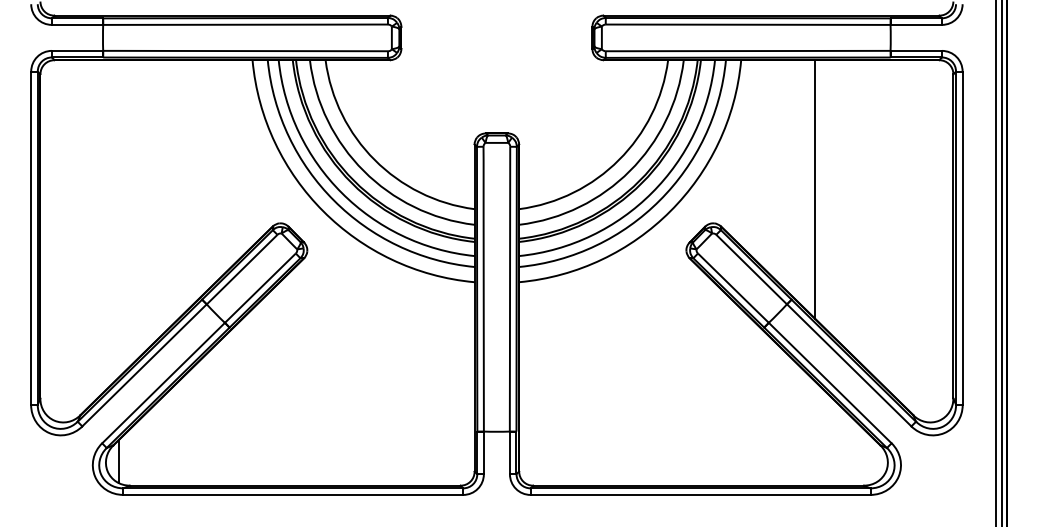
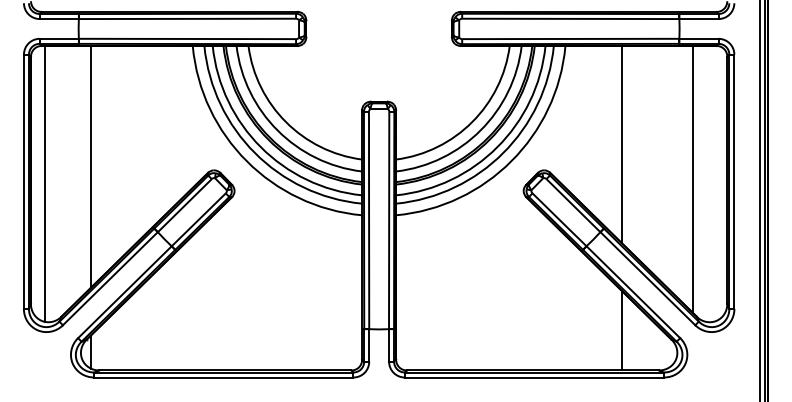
line: (118, 218) -> (90, 166), added
line: (908, 235) -> (693, 179), added
line: (58, 240) -> (44, 183), added
line: (814, 432) -> (621, 329), added

